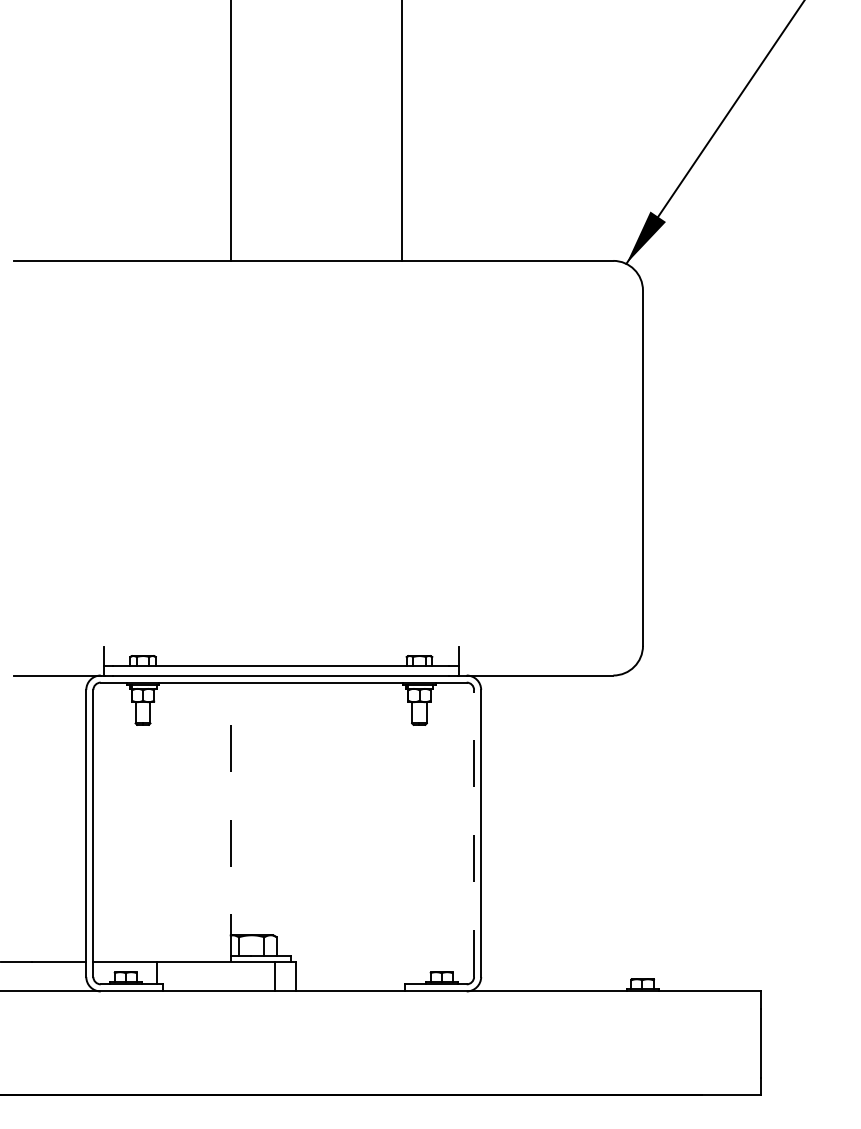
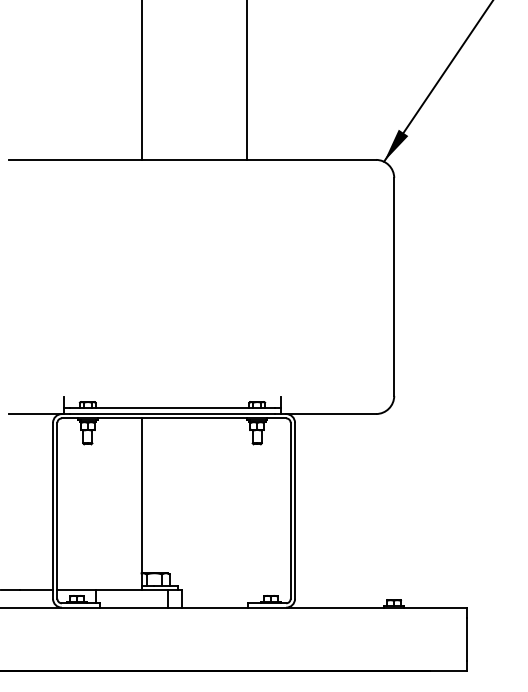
line: (230, 821) -> (141, 503), dashed -> solid
line: (473, 832) -> (290, 510), dashed -> solid

